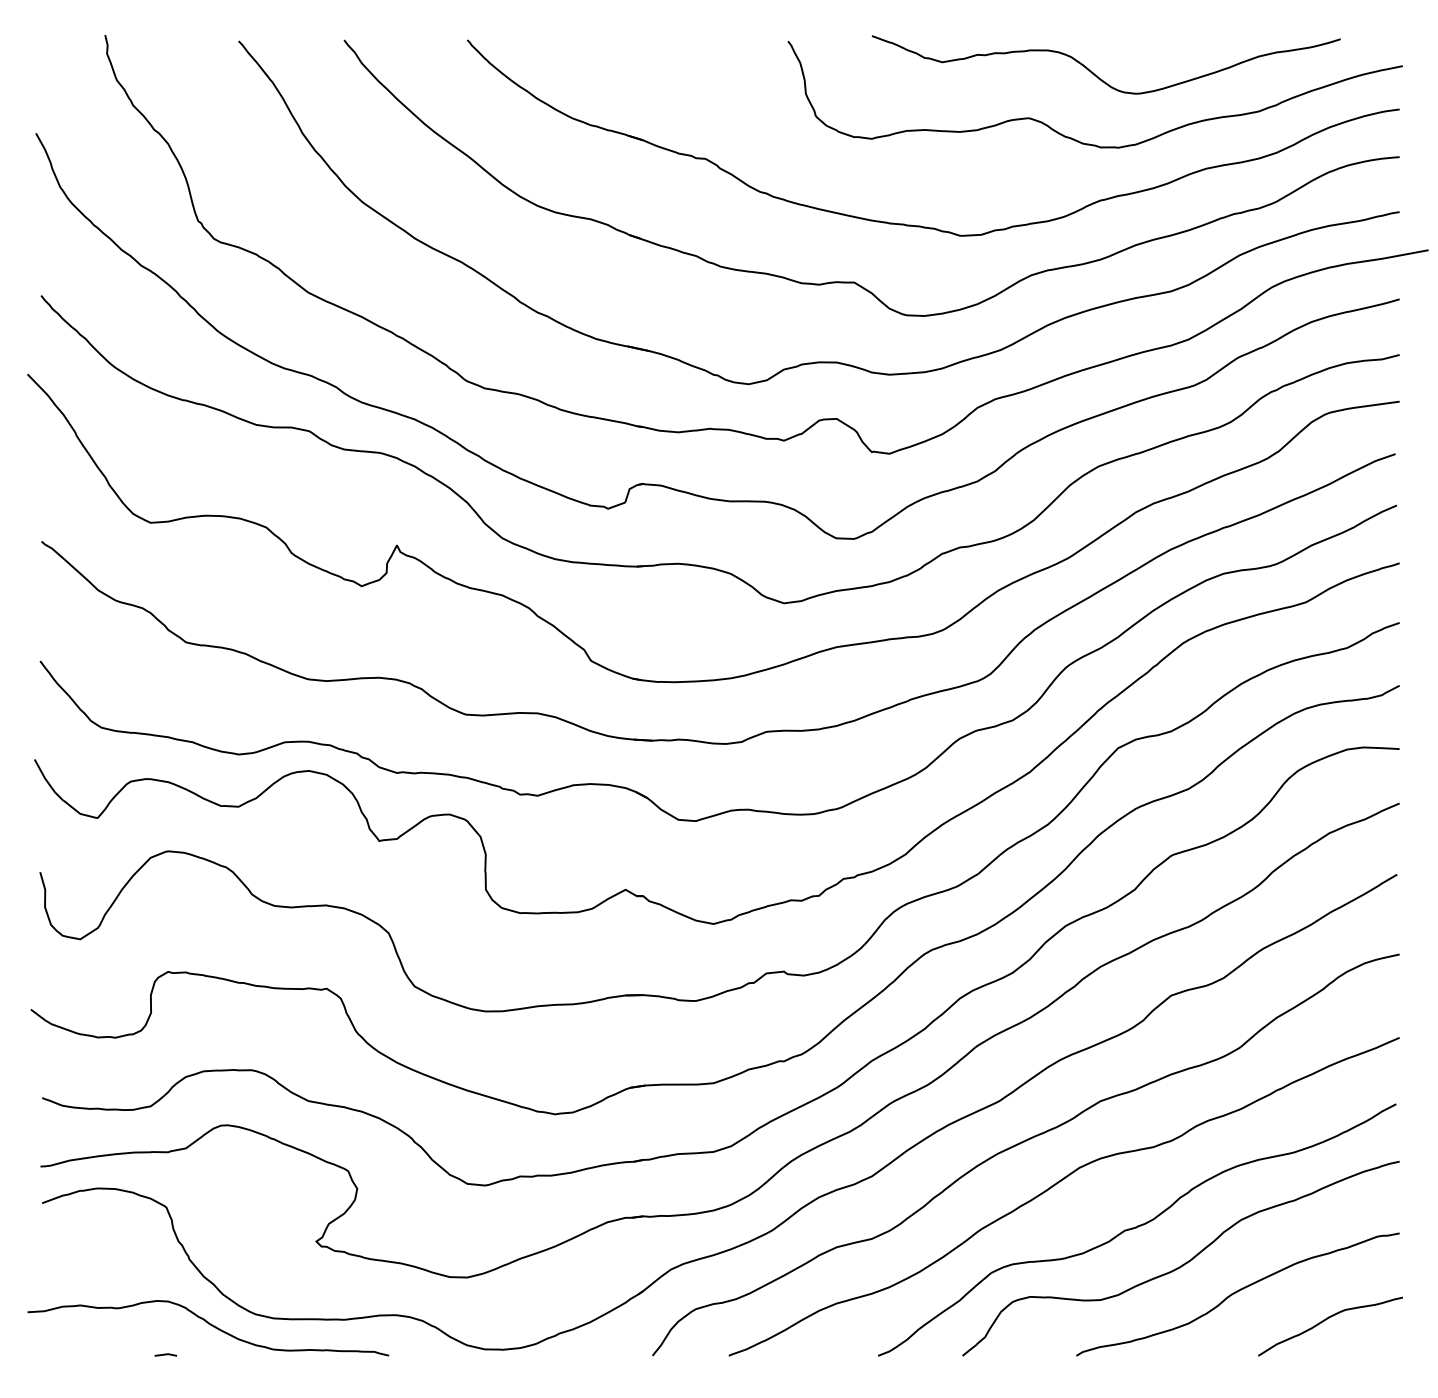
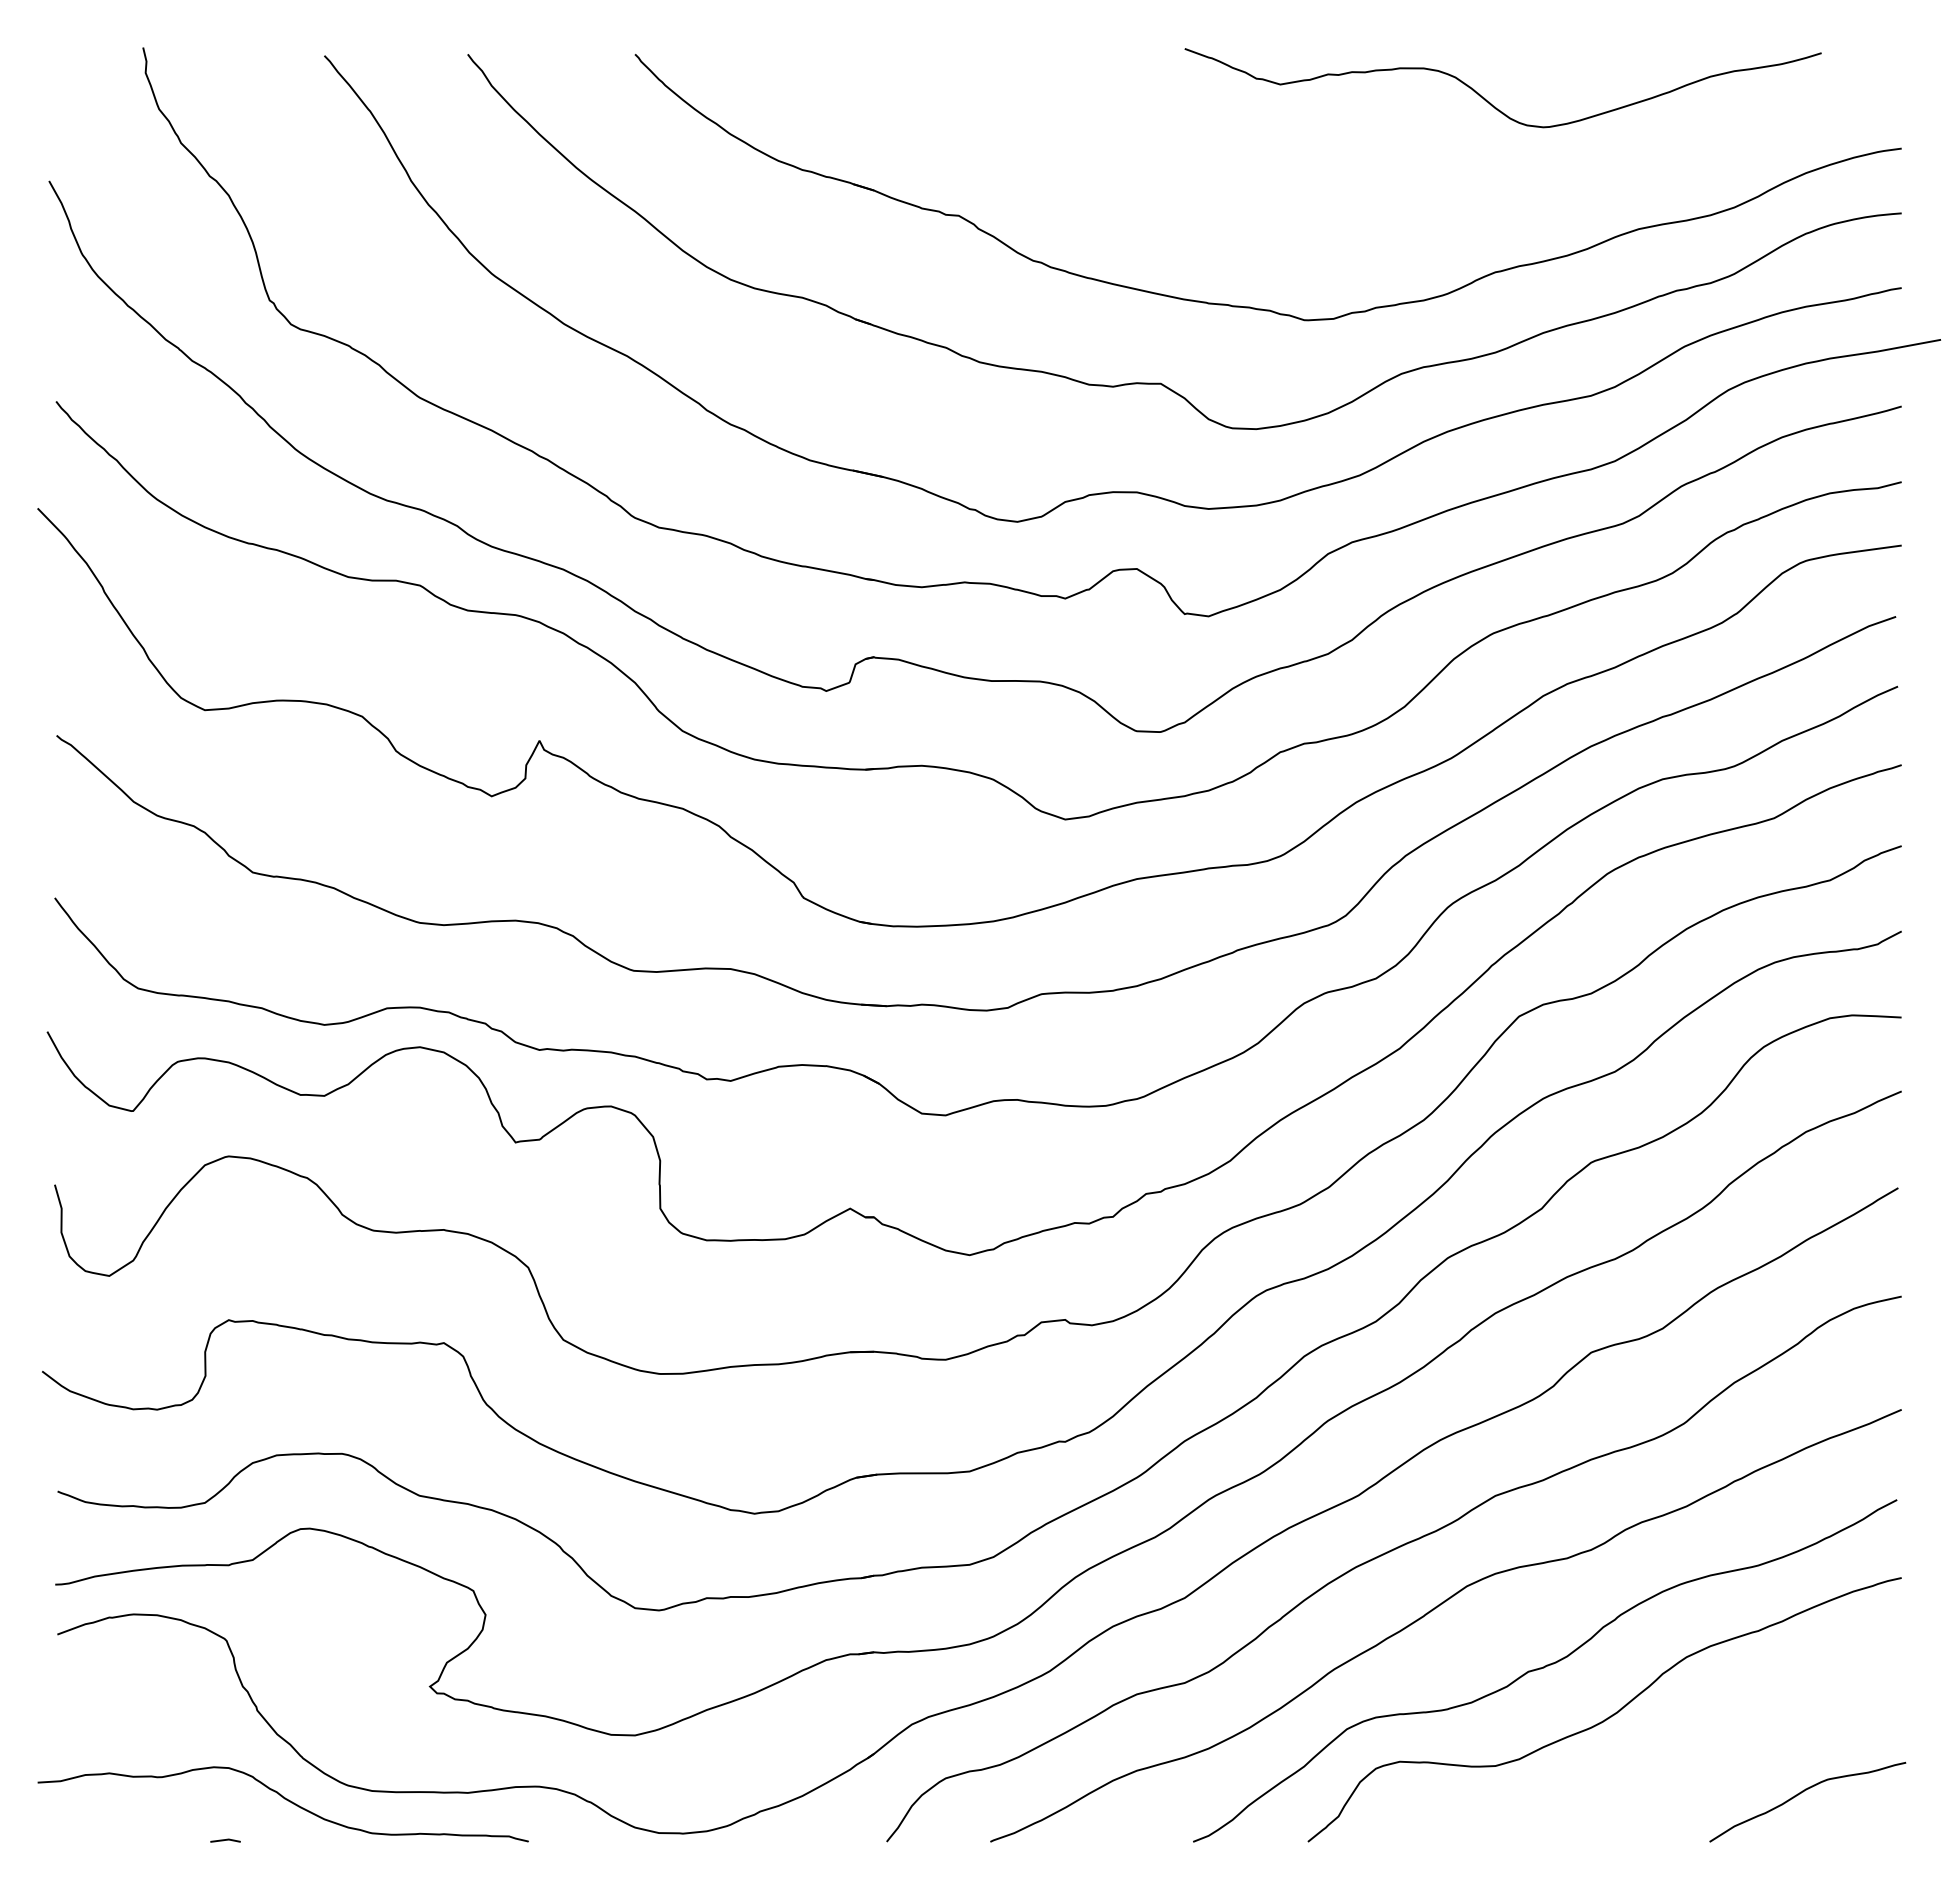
curve: (1072, 138) -> (1457, 187), removed
curve: (1236, 1293) -> (1679, 1756), removed

